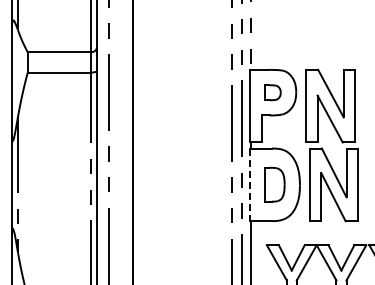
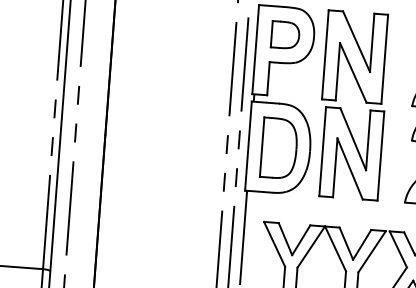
part: (272, 92) -> (284, 34), size x1.43
part: (274, 184) -> (278, 147), size x1.43
line: (249, 185) -> (248, 146), dashed -> solid

